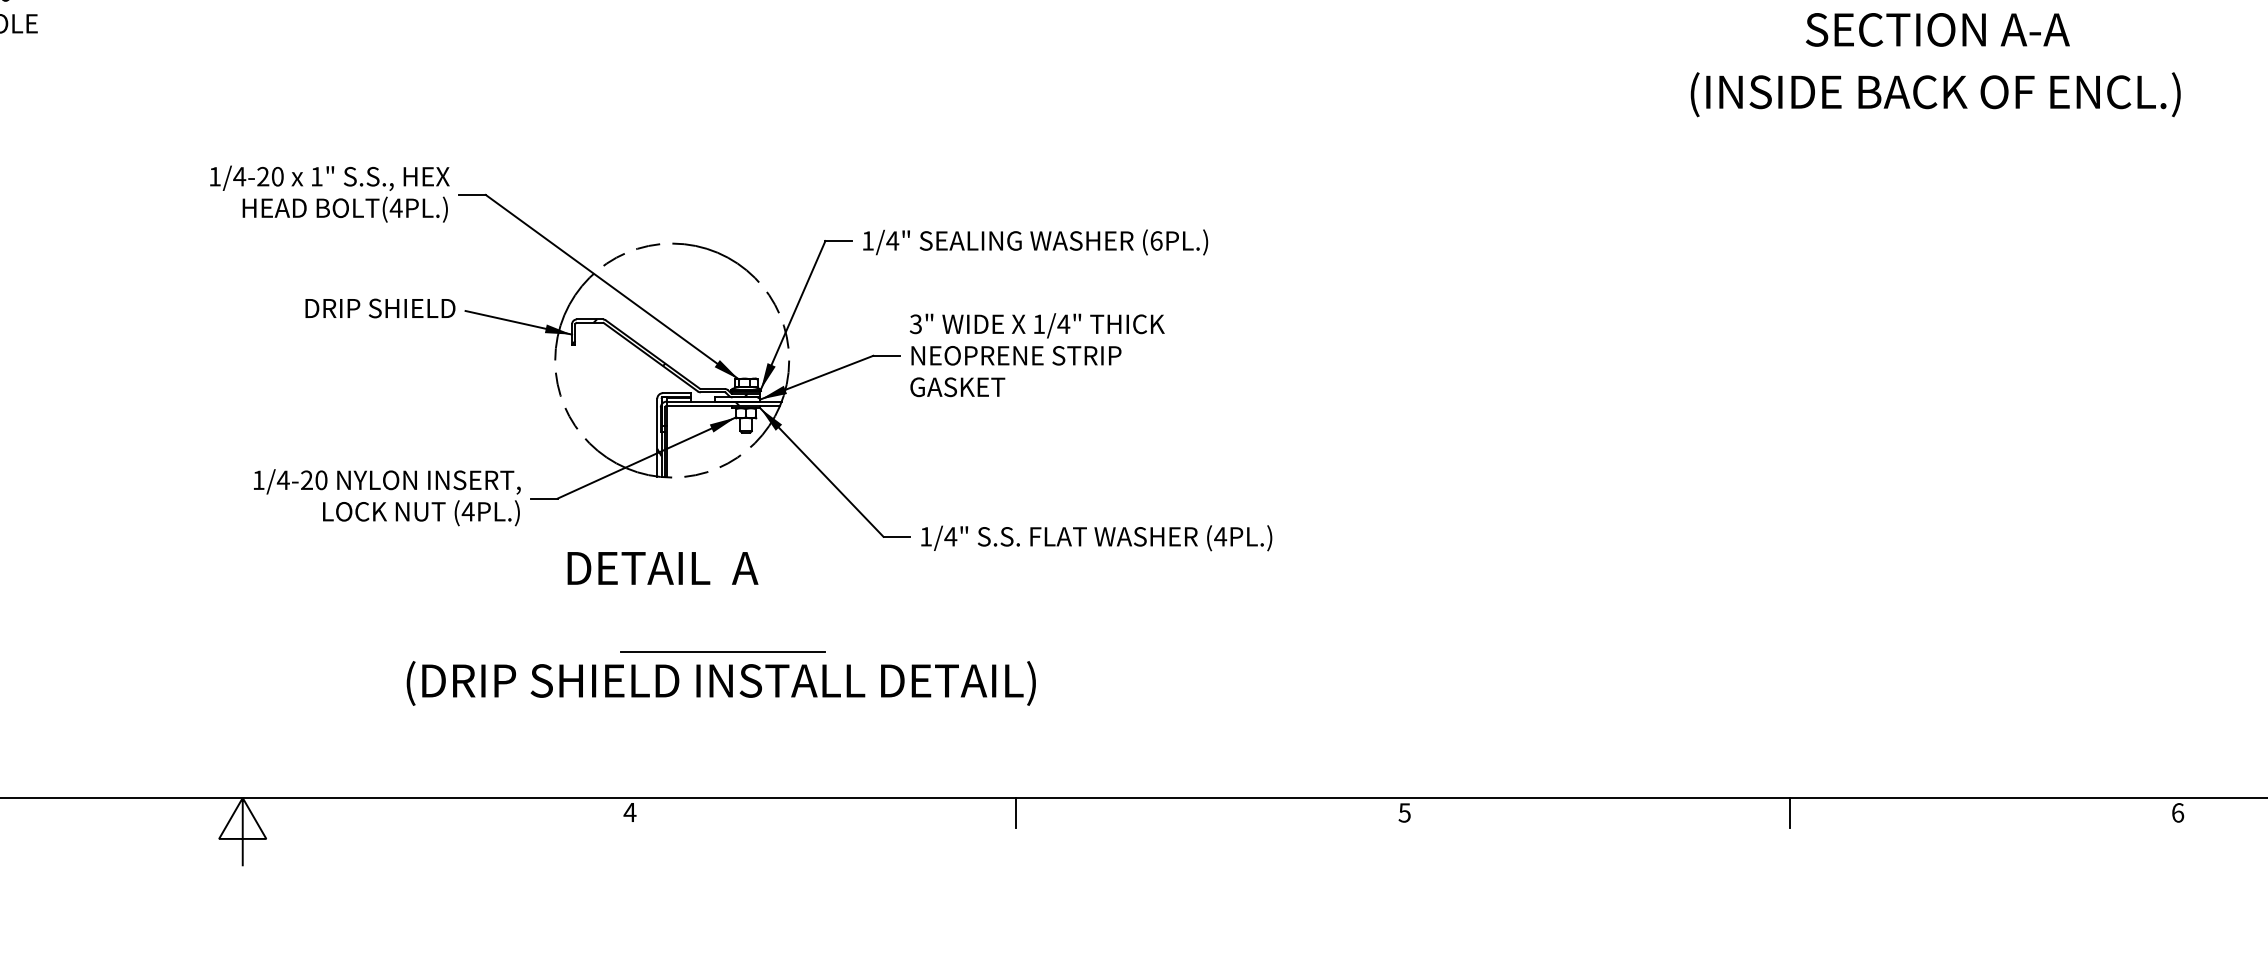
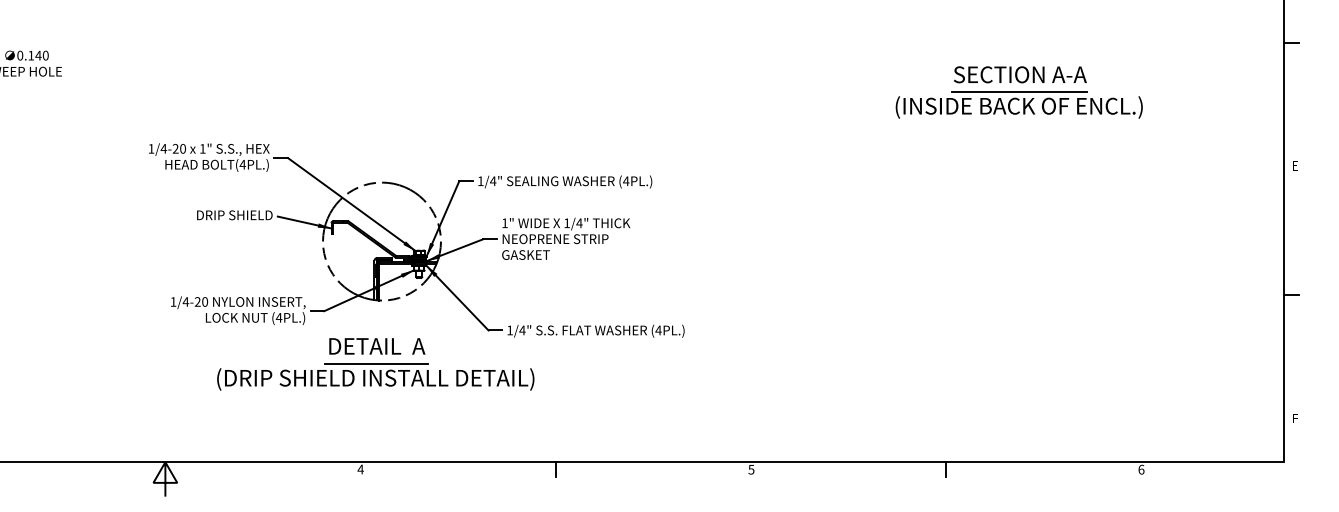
line: (1934, 62) -> (1018, 91), added
text: (1156, 241) -> (626, 181), (6PL.) -> (4PL.)
text: (915, 324) -> (504, 223), 3" -> 1"
part: (720, 677) -> (375, 376), moved

